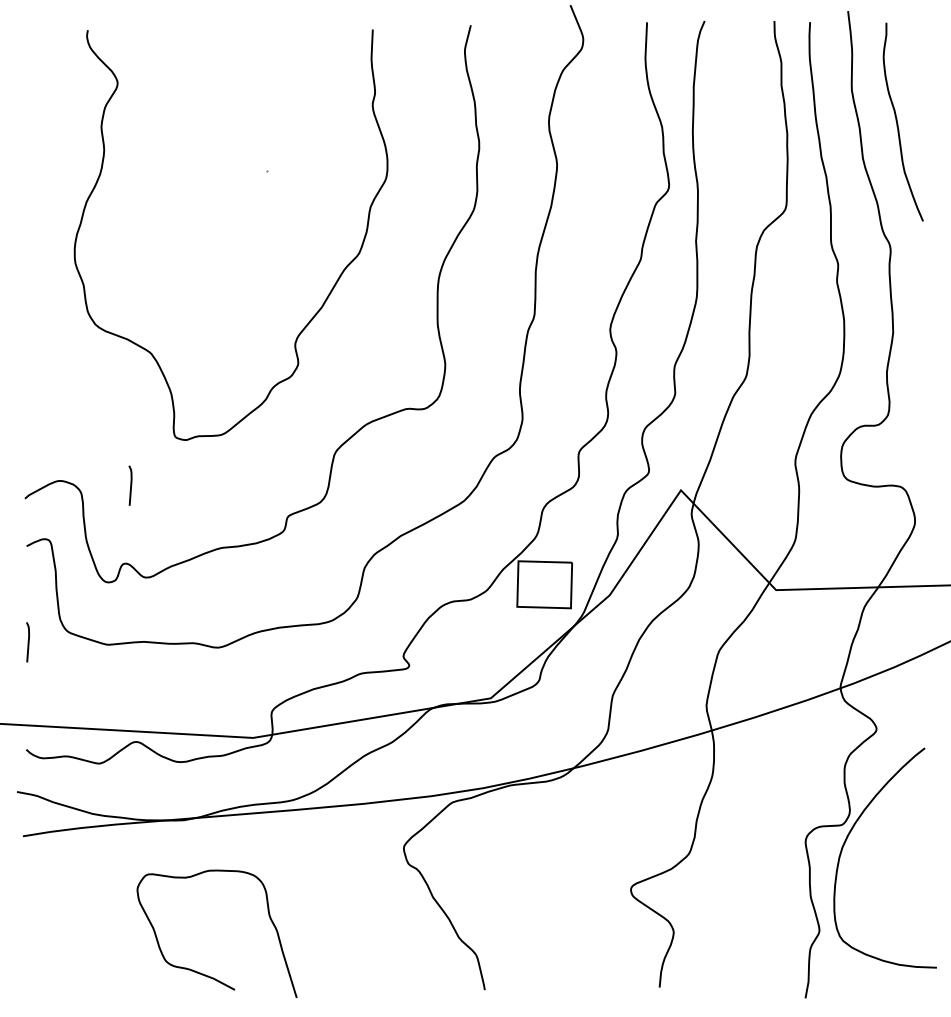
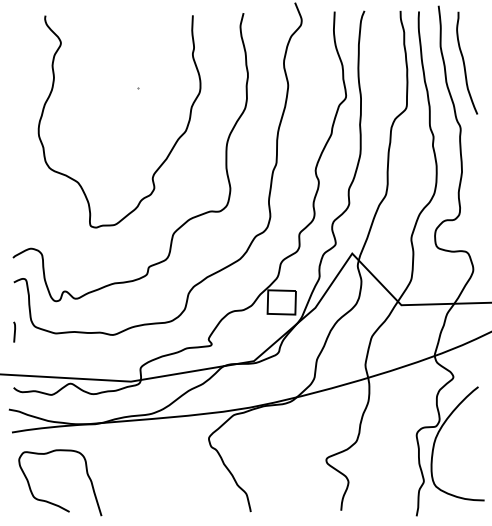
line: (130, 484) -> (67, 250), removed
curve: (201, 971) -> (52, 502), moved

